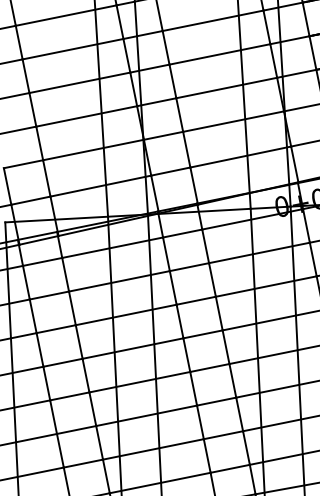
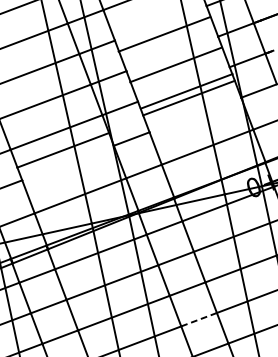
line: (212, 20) -> (163, 34), moved
line: (219, 54) -> (175, 65), moved
line: (226, 87) -> (188, 97), moved
line: (233, 121) -> (186, 91), moved
line: (93, 149) -> (63, 149), moved
line: (202, 334) -> (198, 319), solid -> dashed

